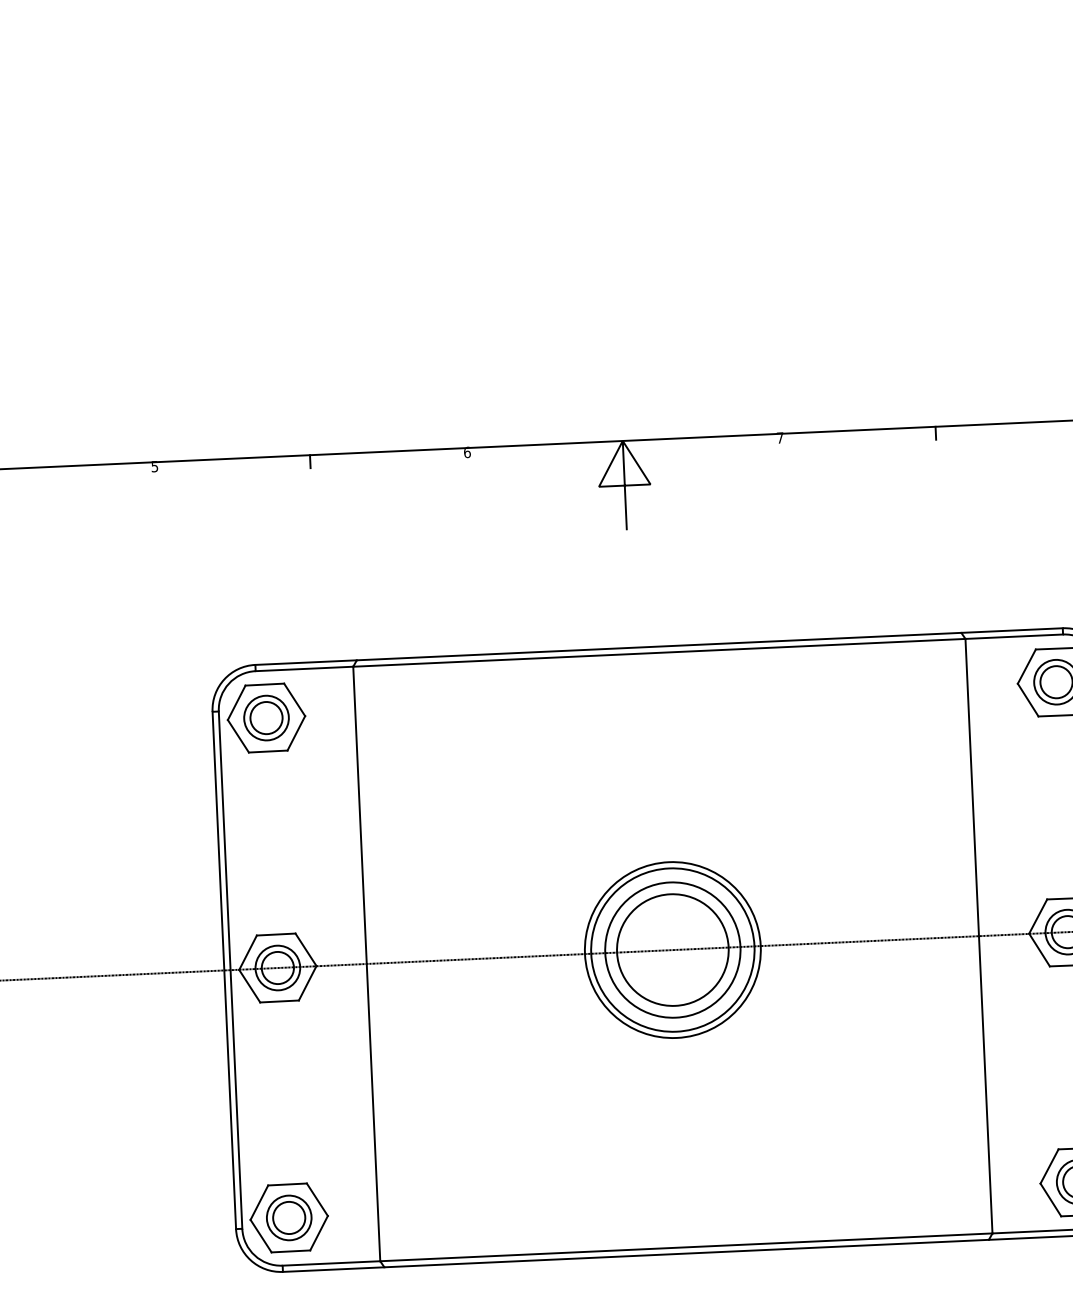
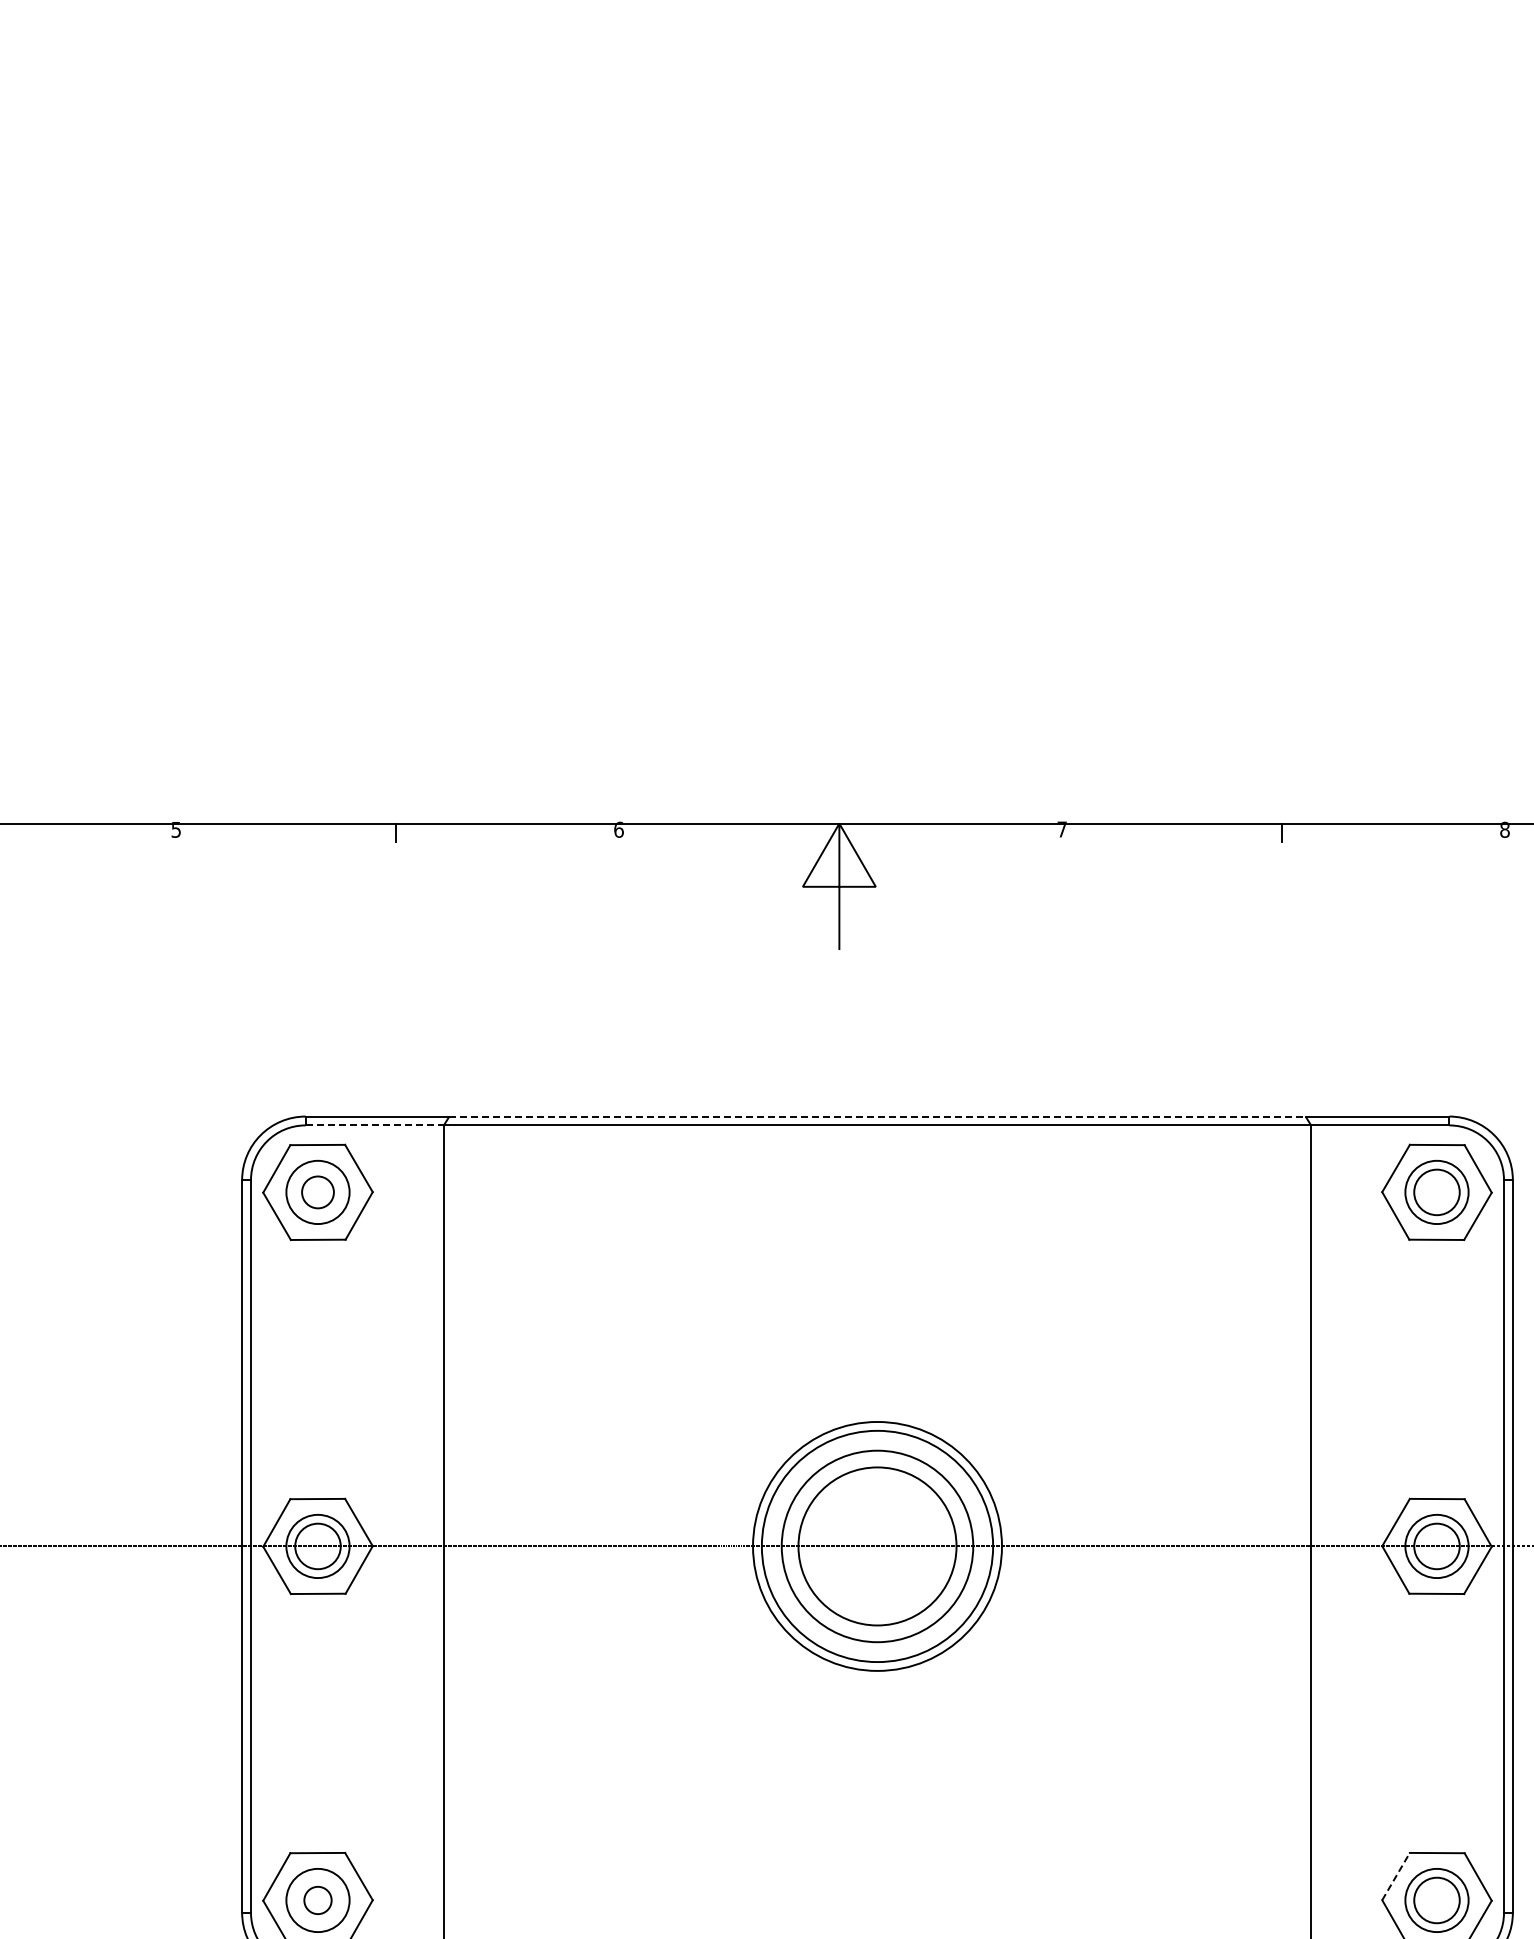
line: (659, 646) -> (878, 1116), solid -> dashed
line: (304, 668) -> (375, 1125), solid -> dashed
circle: (266, 718) -> (317, 1192), size x0.7
line: (1049, 1166) -> (1396, 1876), solid -> dashed
circle: (288, 1217) -> (317, 1900), size x0.6

